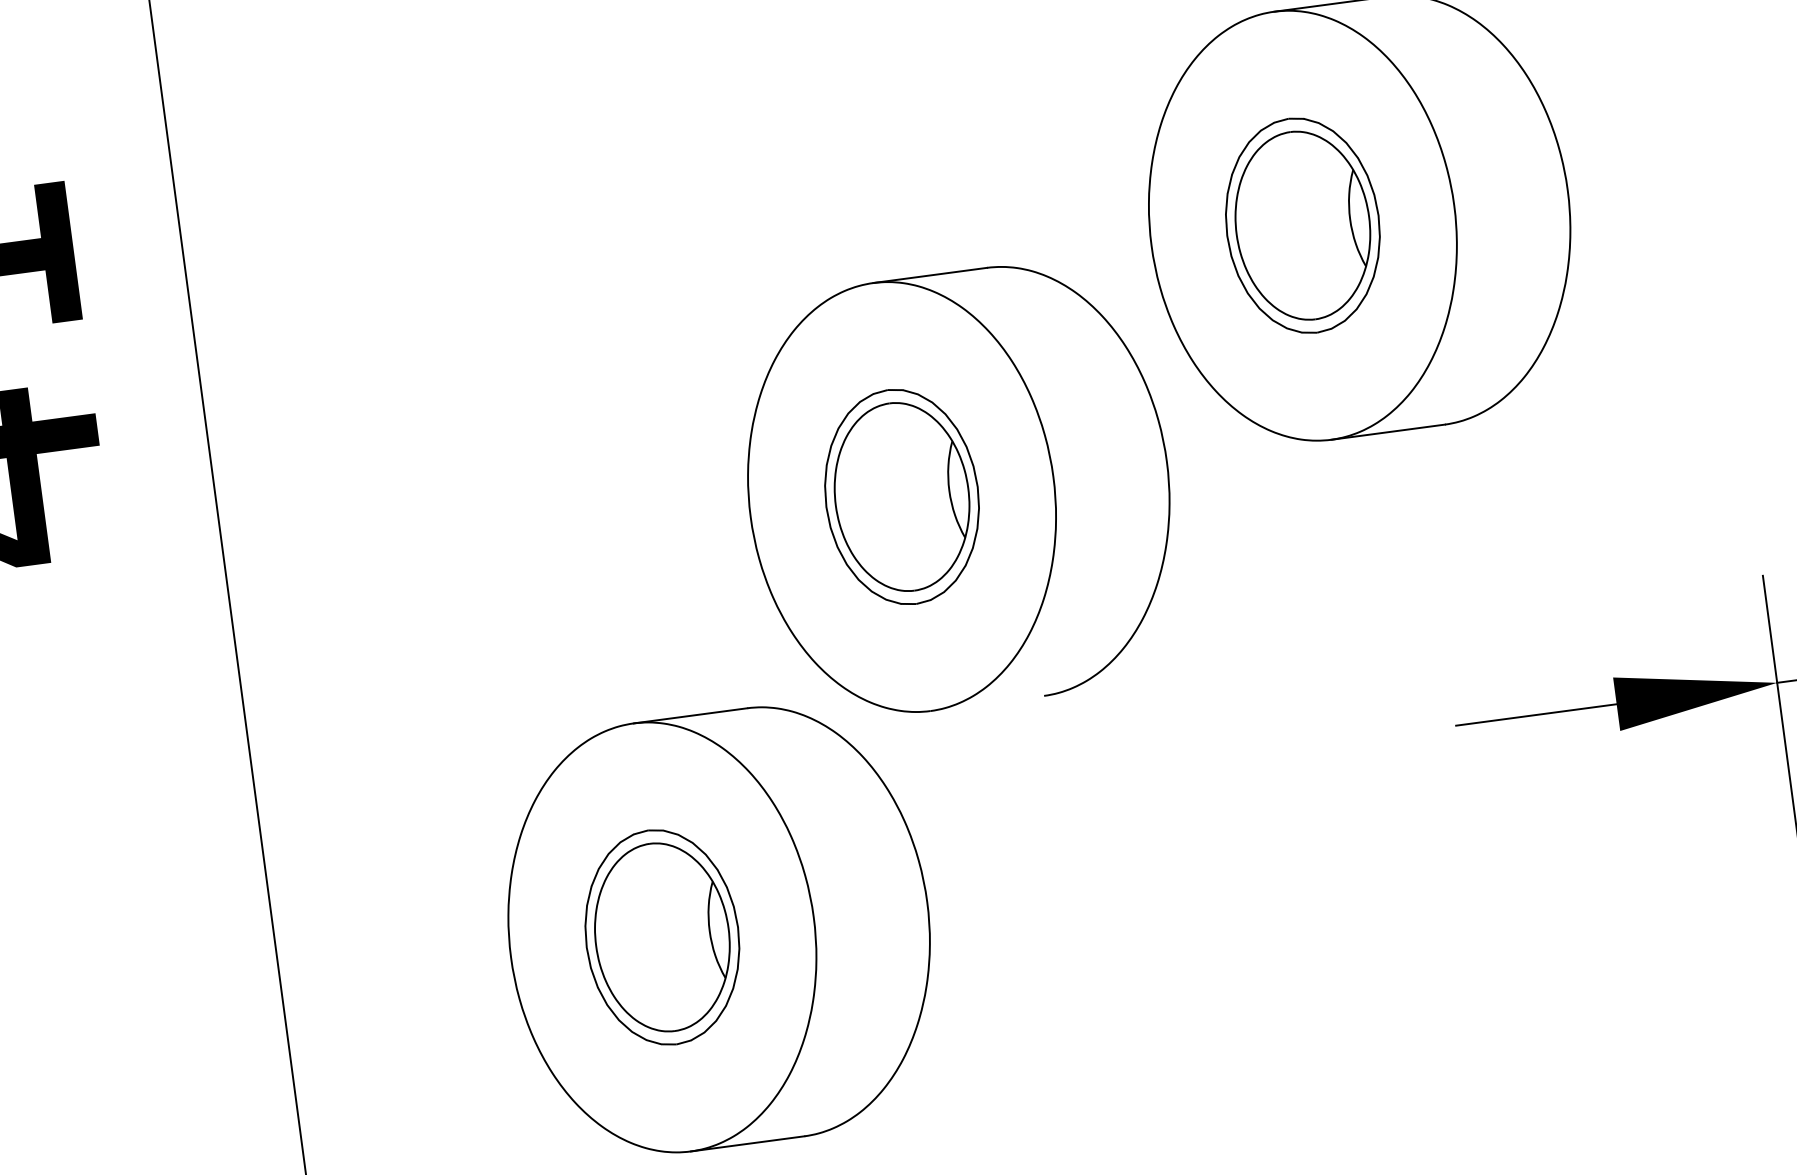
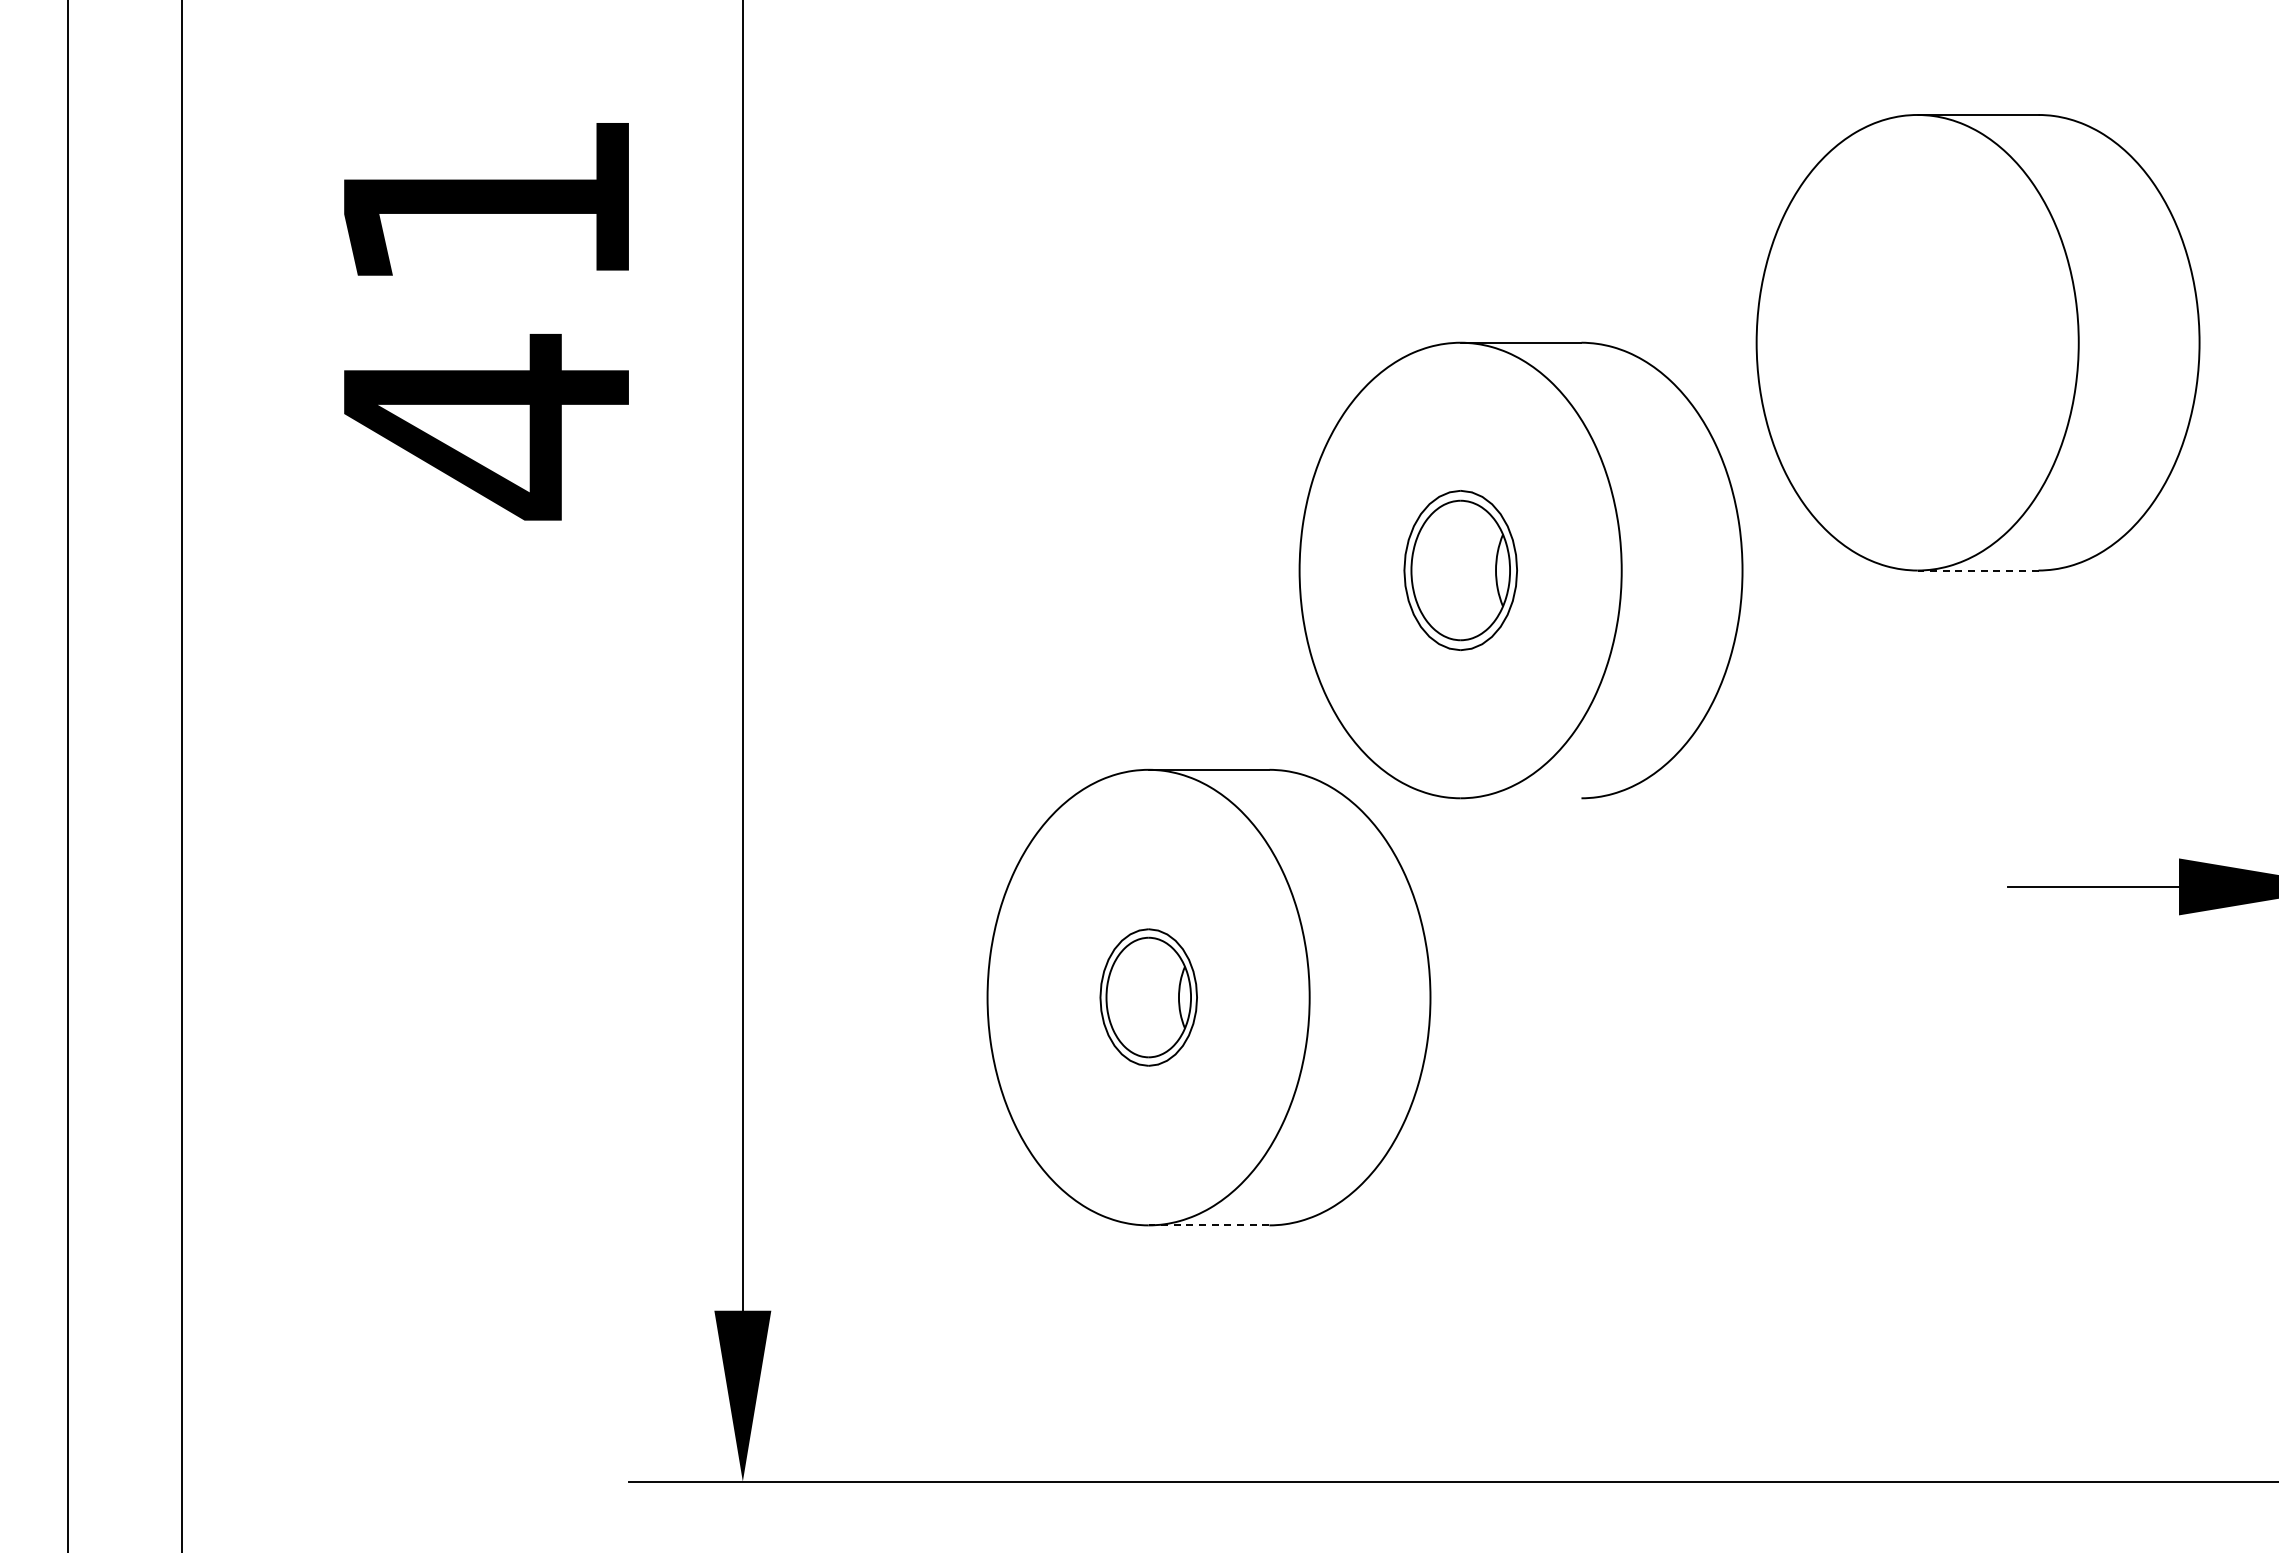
part: (1302, 225) -> (1917, 342), removed
line: (1387, 432) -> (1977, 570), solid -> dashed
part: (901, 497) -> (1460, 570), size x0.7
part: (662, 937) -> (1148, 997), size x0.6
line: (747, 1144) -> (1208, 1225), solid -> dashed

